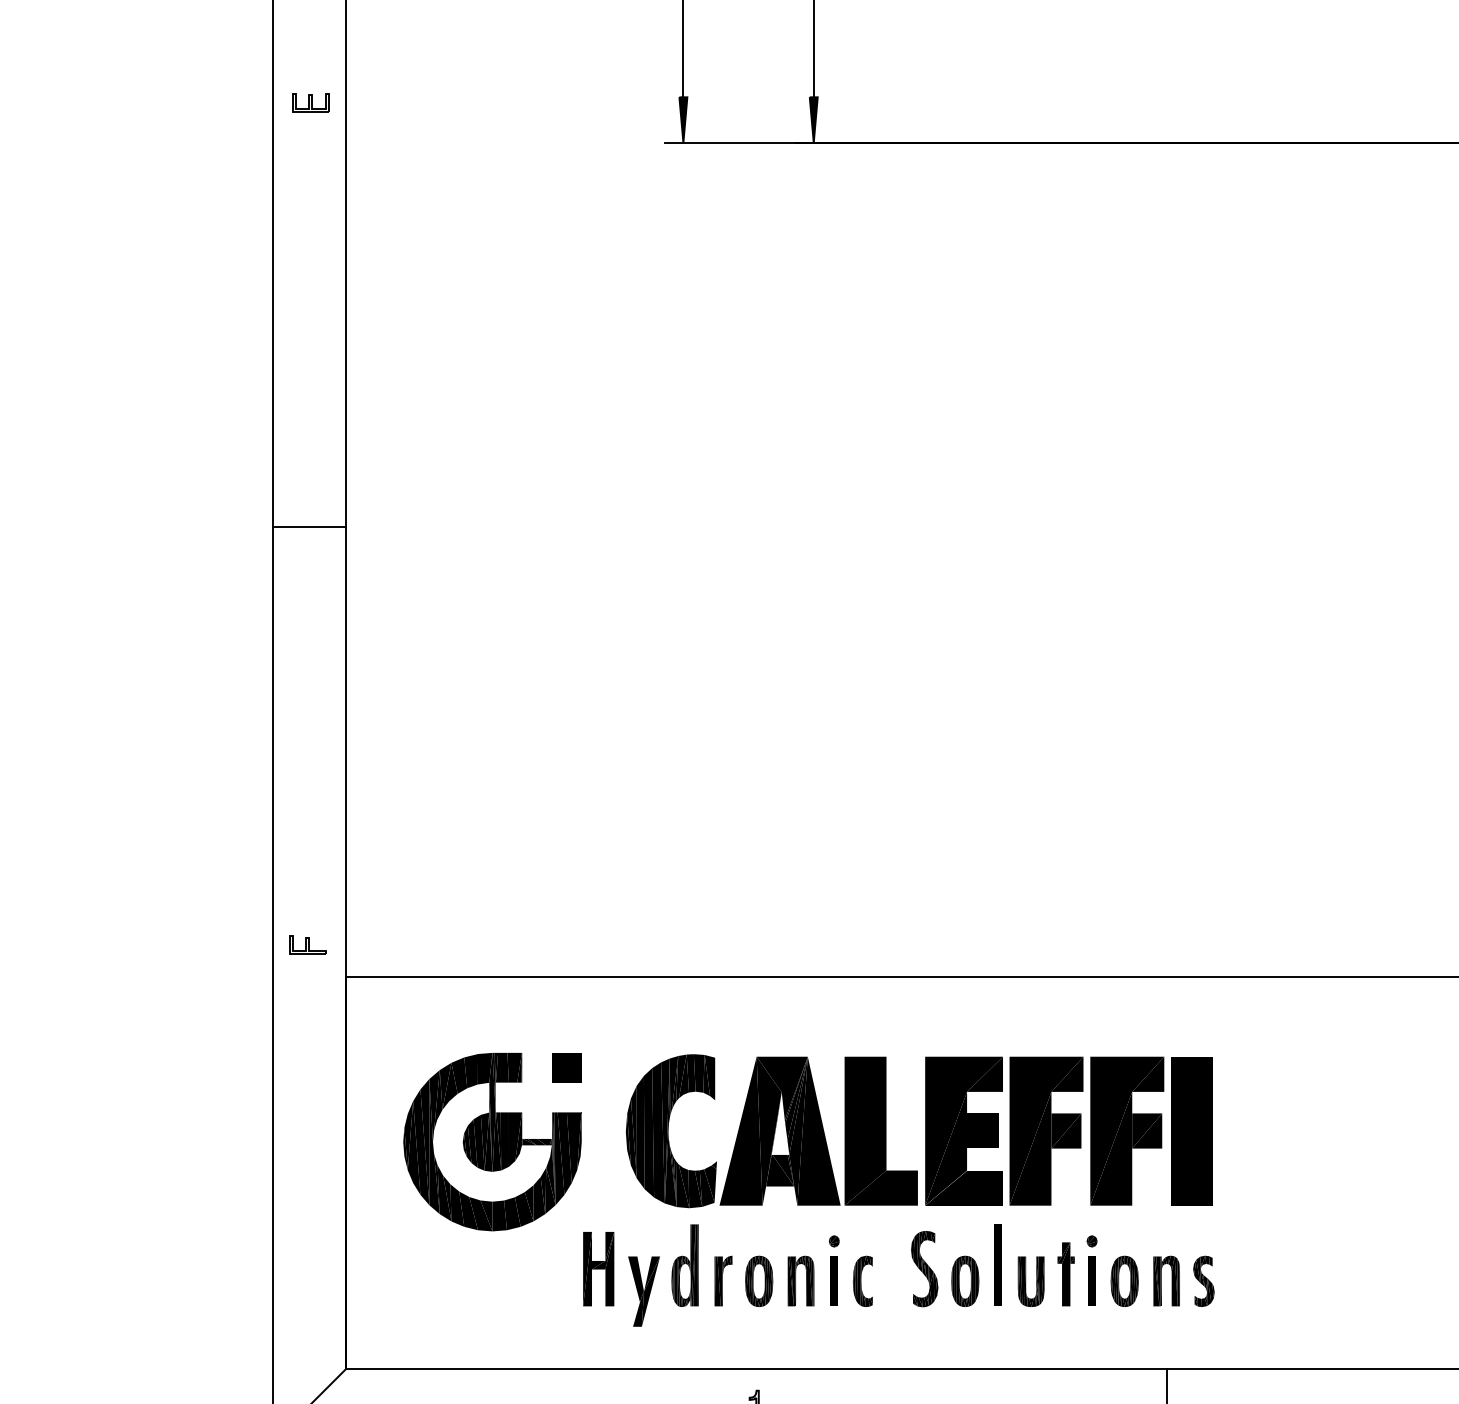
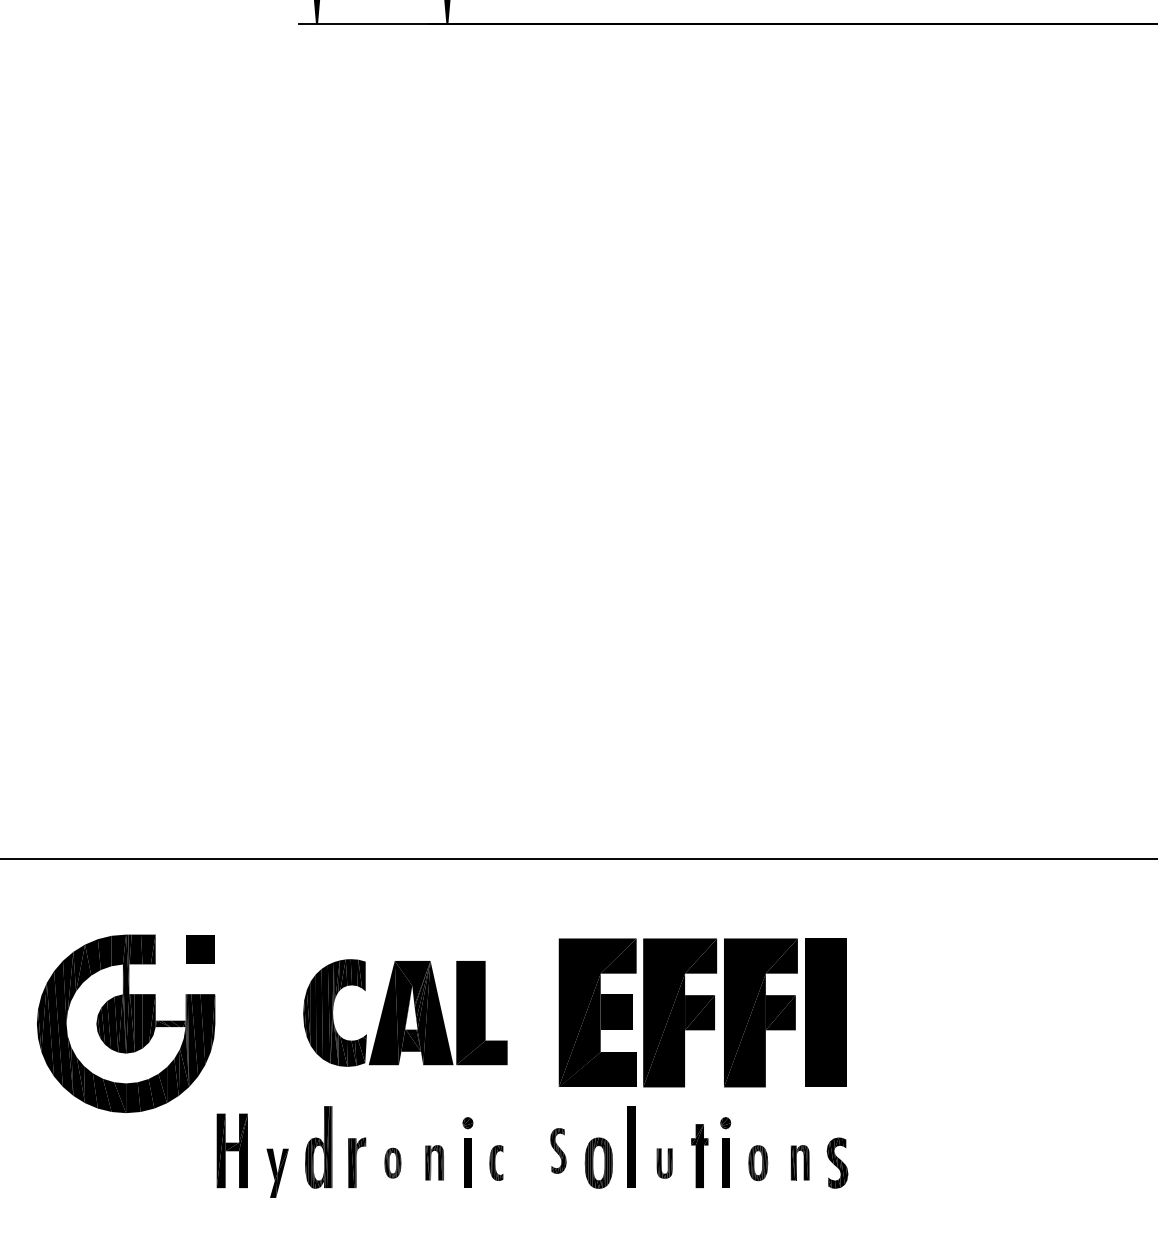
part: (771, 1131) -> (405, 1013), size x0.7
part: (924, 1269) -> (558, 1151), size x0.6
part: (800, 1280) -> (434, 1162), size x0.7
part: (862, 1280) -> (496, 1162), size x0.7
part: (1166, 1280) -> (800, 1162), size x0.7
part: (759, 1281) -> (393, 1163), size x0.6
part: (1030, 1281) -> (664, 1163), size x0.6
part: (1124, 1281) -> (758, 1163), size x0.7
part: (643, 1291) -> (277, 1173), size x0.7

